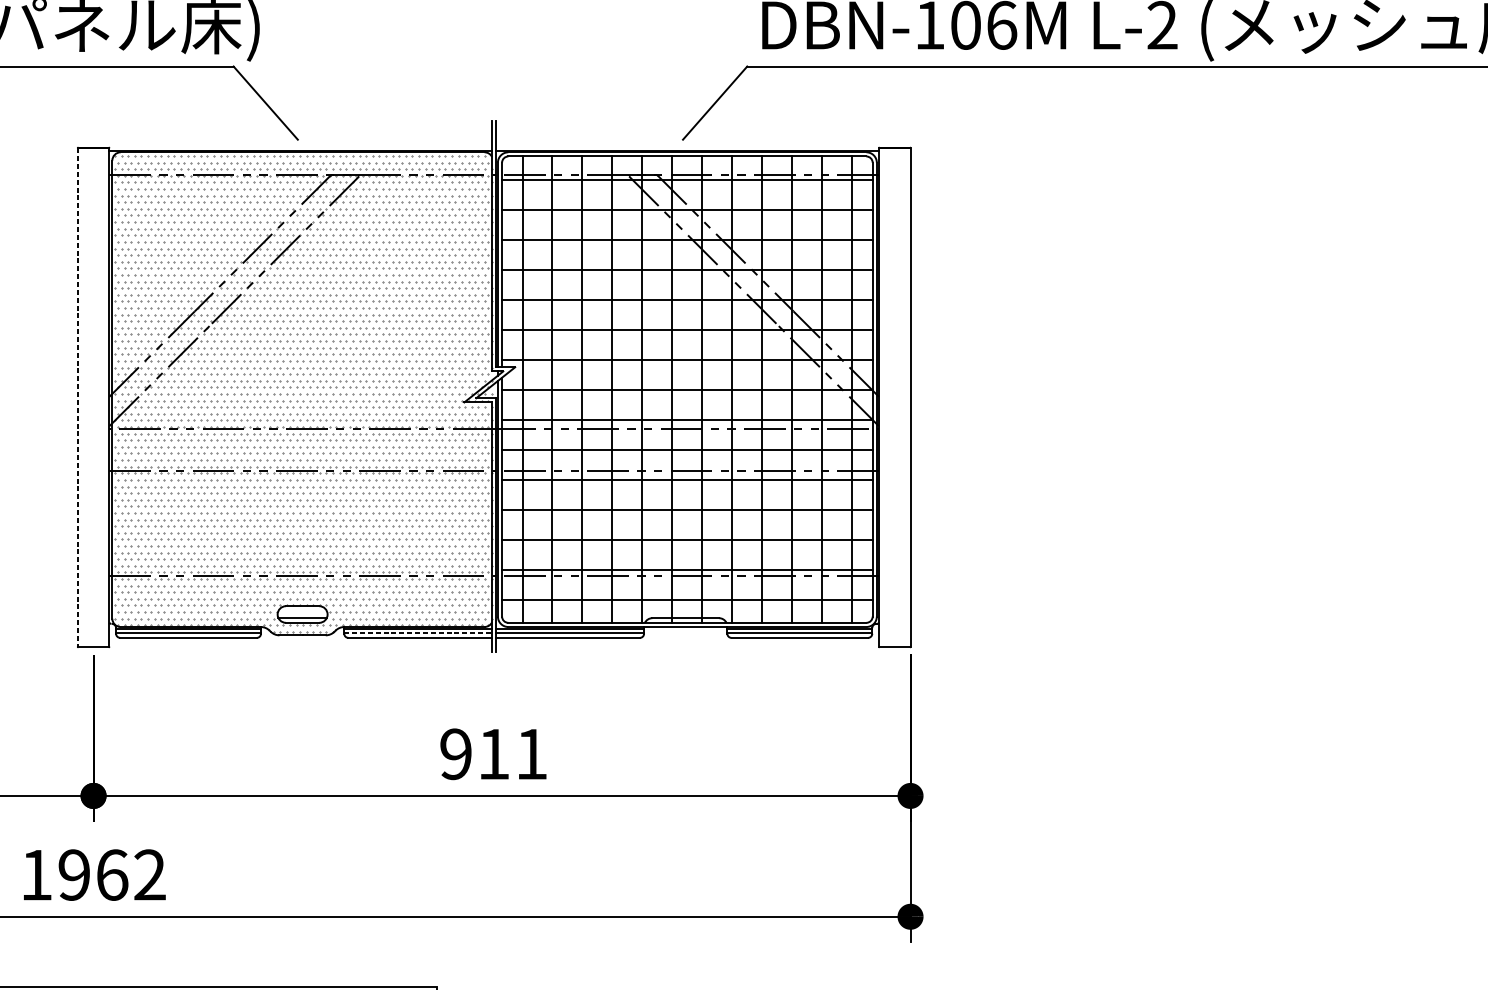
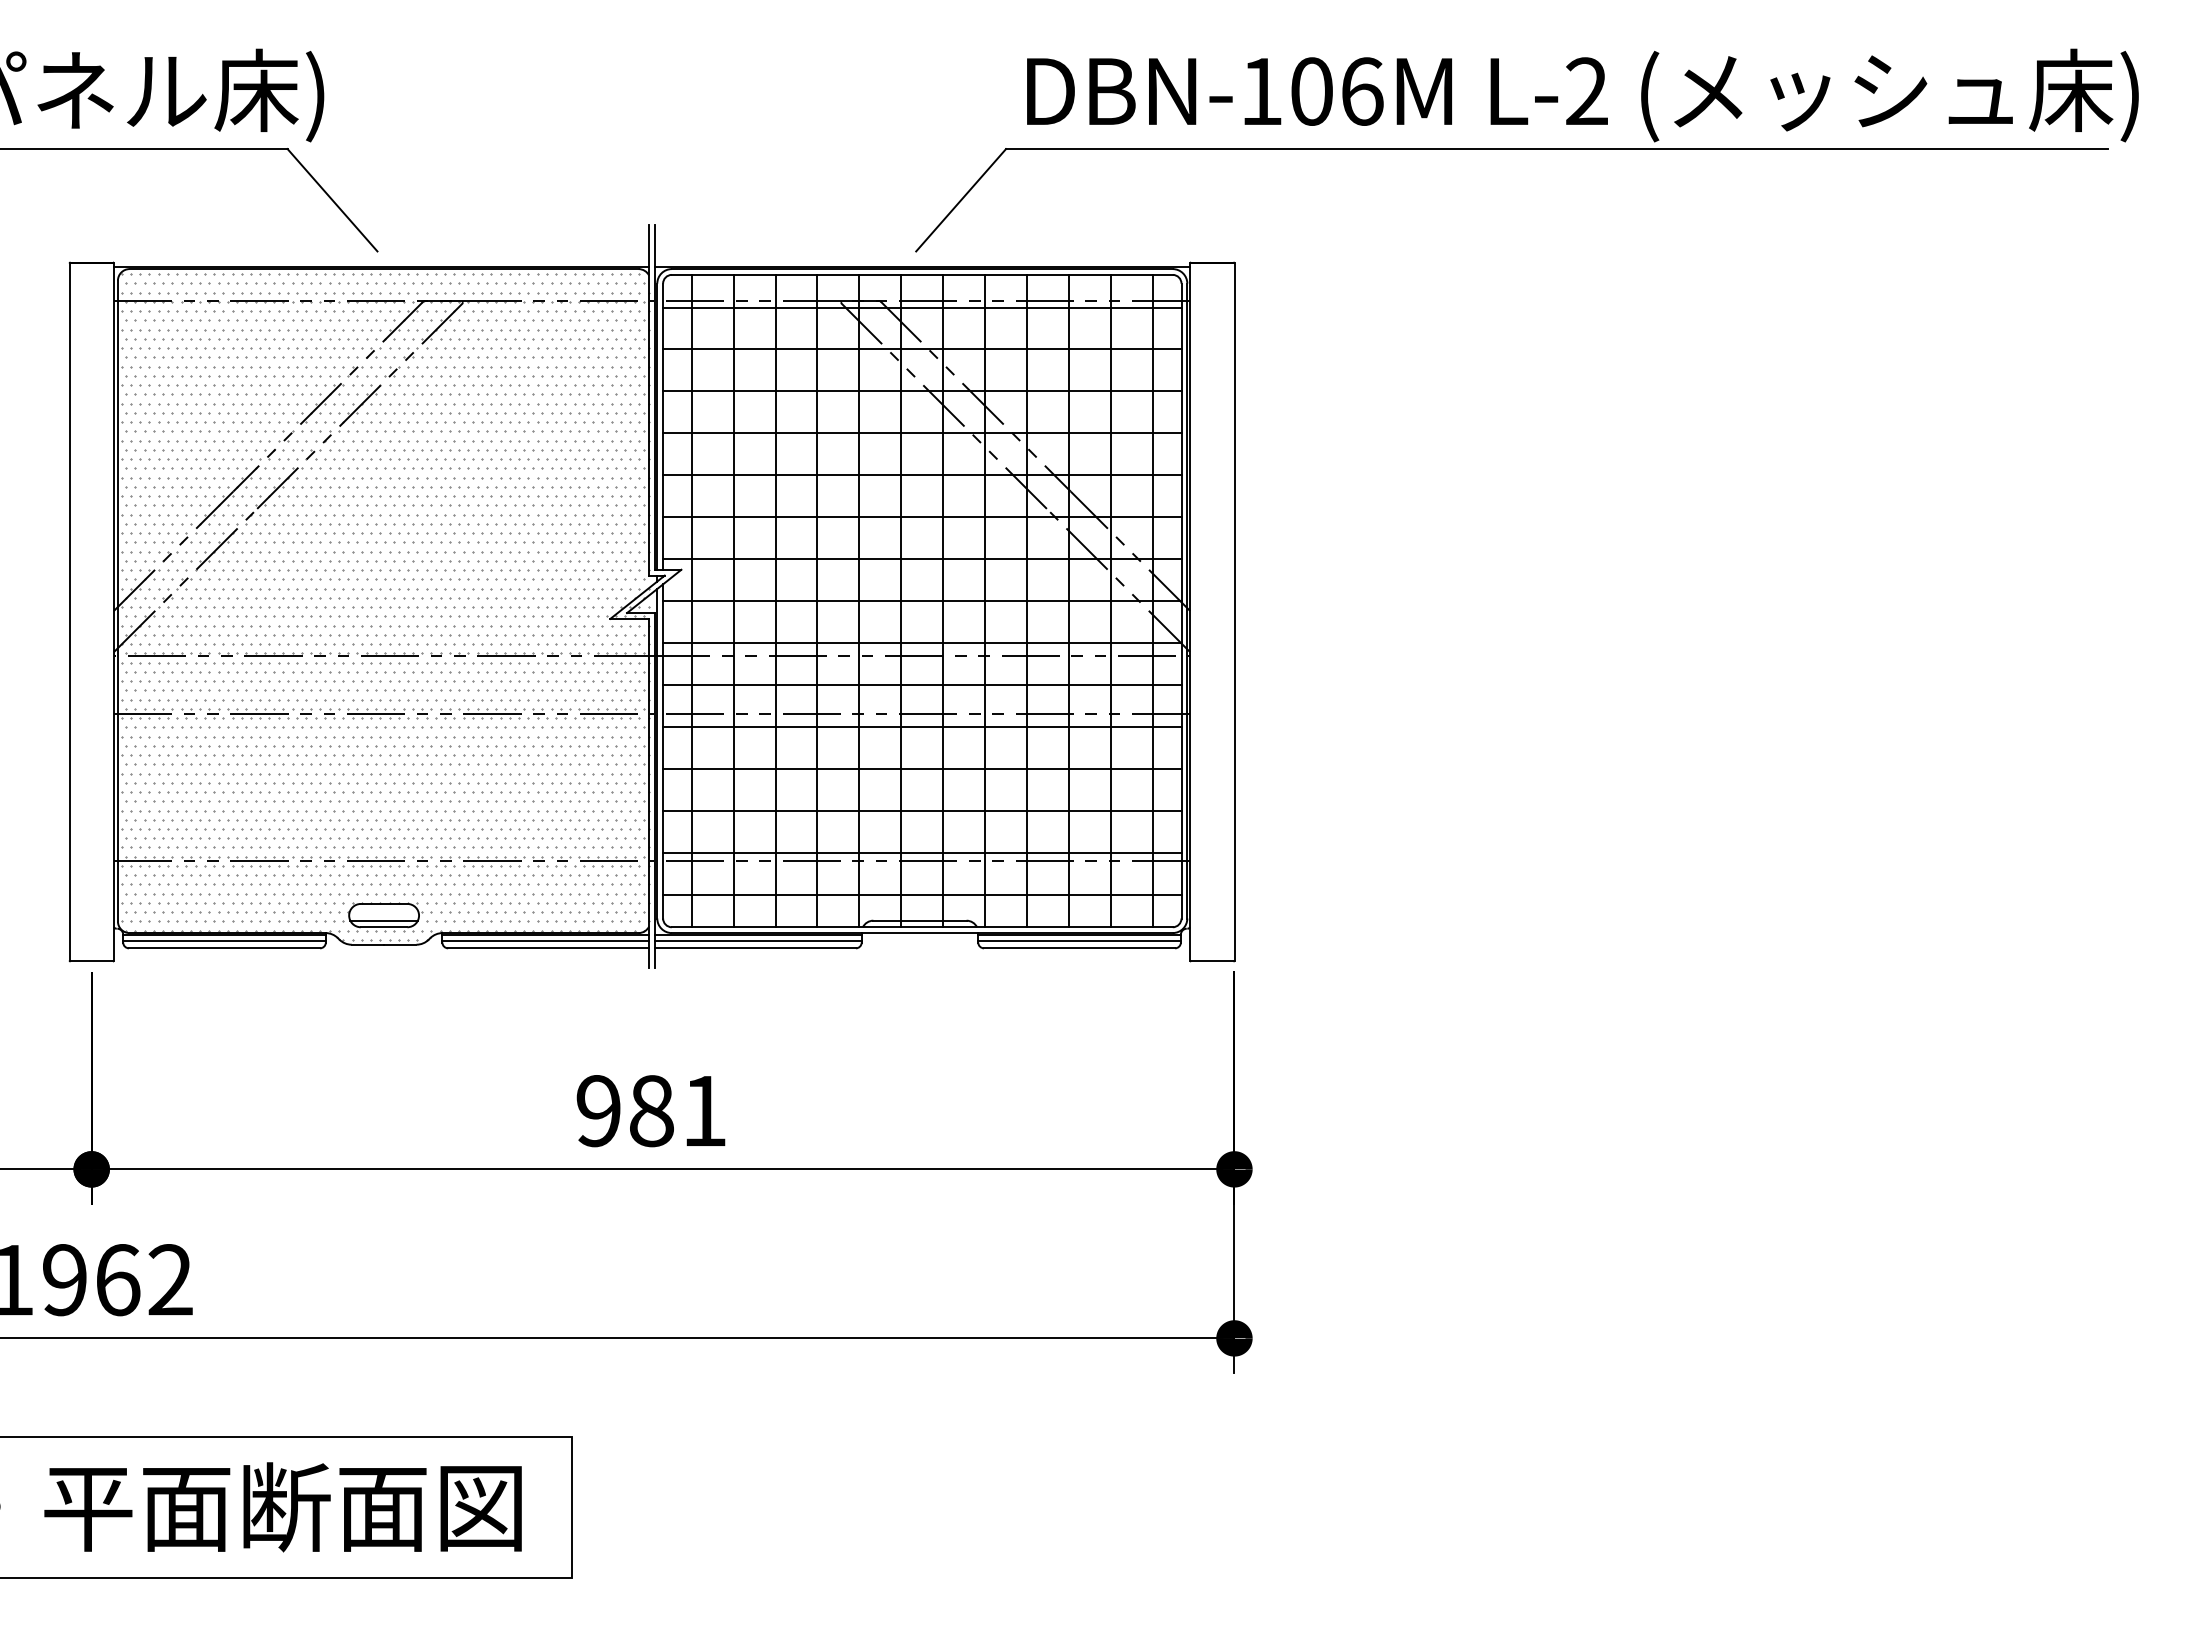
line: (77, 397) -> (69, 612), dashed -> solid
line: (418, 633) -> (546, 941), dashed -> solid
text: (493, 754) -> (651, 1111), 911 -> 981

